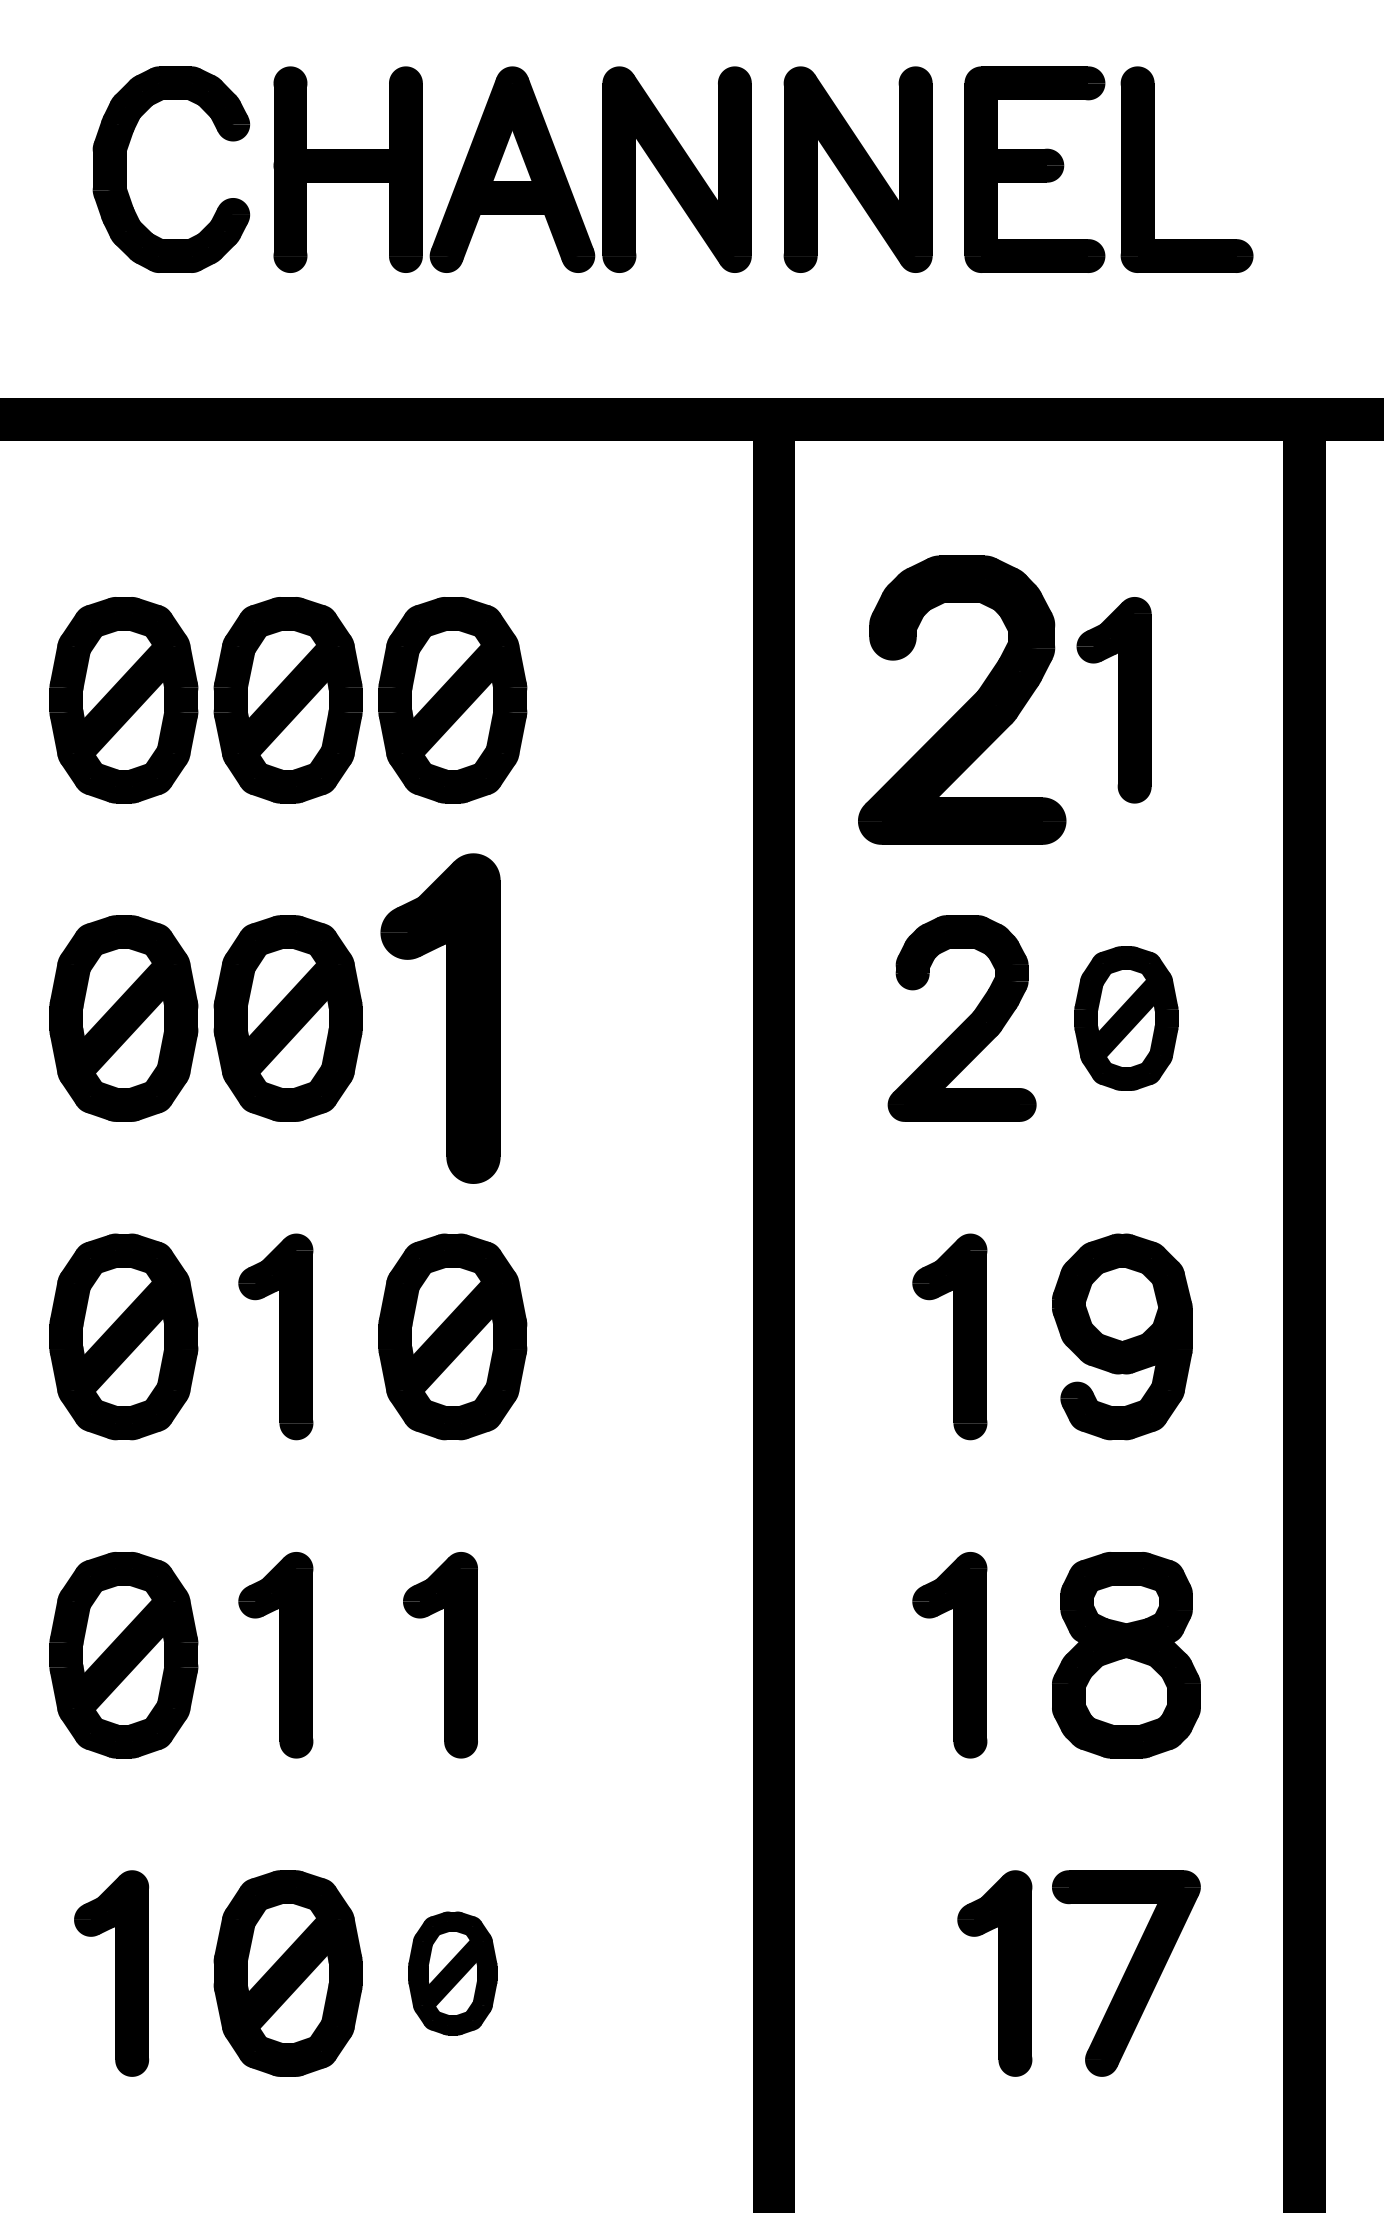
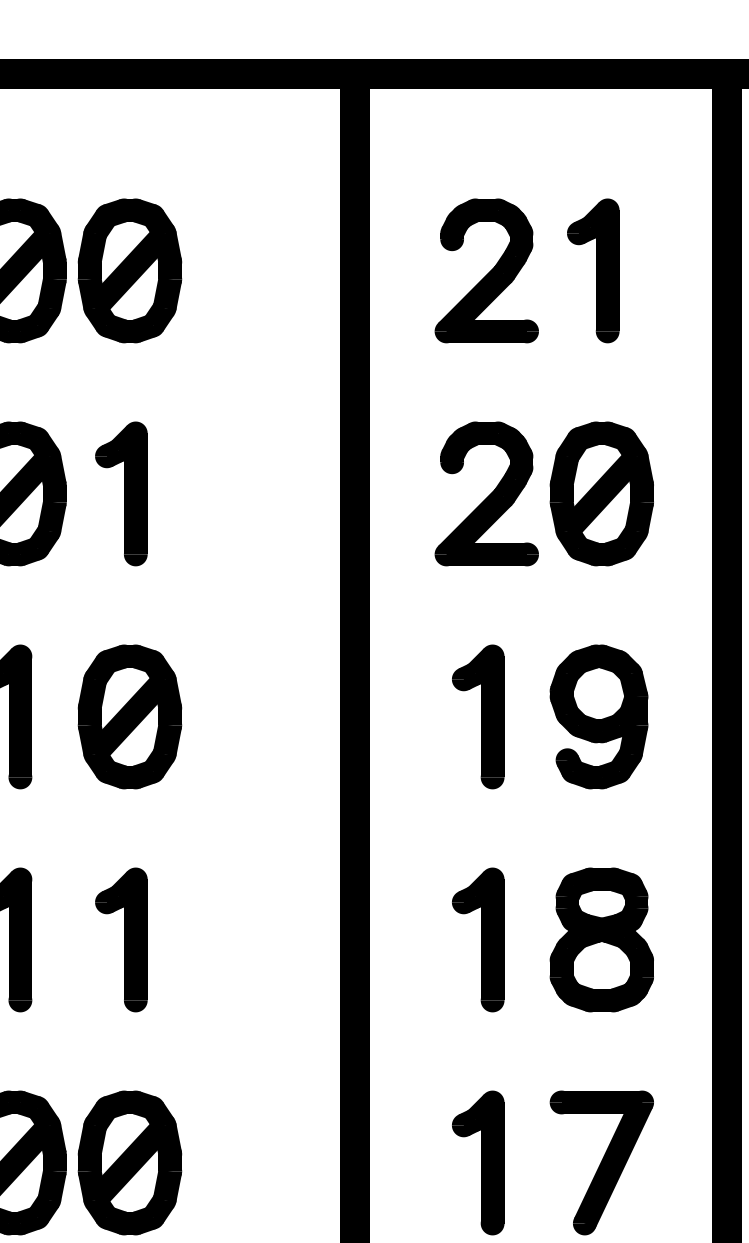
part: (961, 700) -> (486, 271), size x0.71
part: (440, 1018) -> (121, 493), size x0.62
part: (1126, 1018) -> (601, 493), size x1.43
part: (452, 1973) -> (129, 1162), size x1.67
part: (994, 1973) -> (477, 1162), moved

